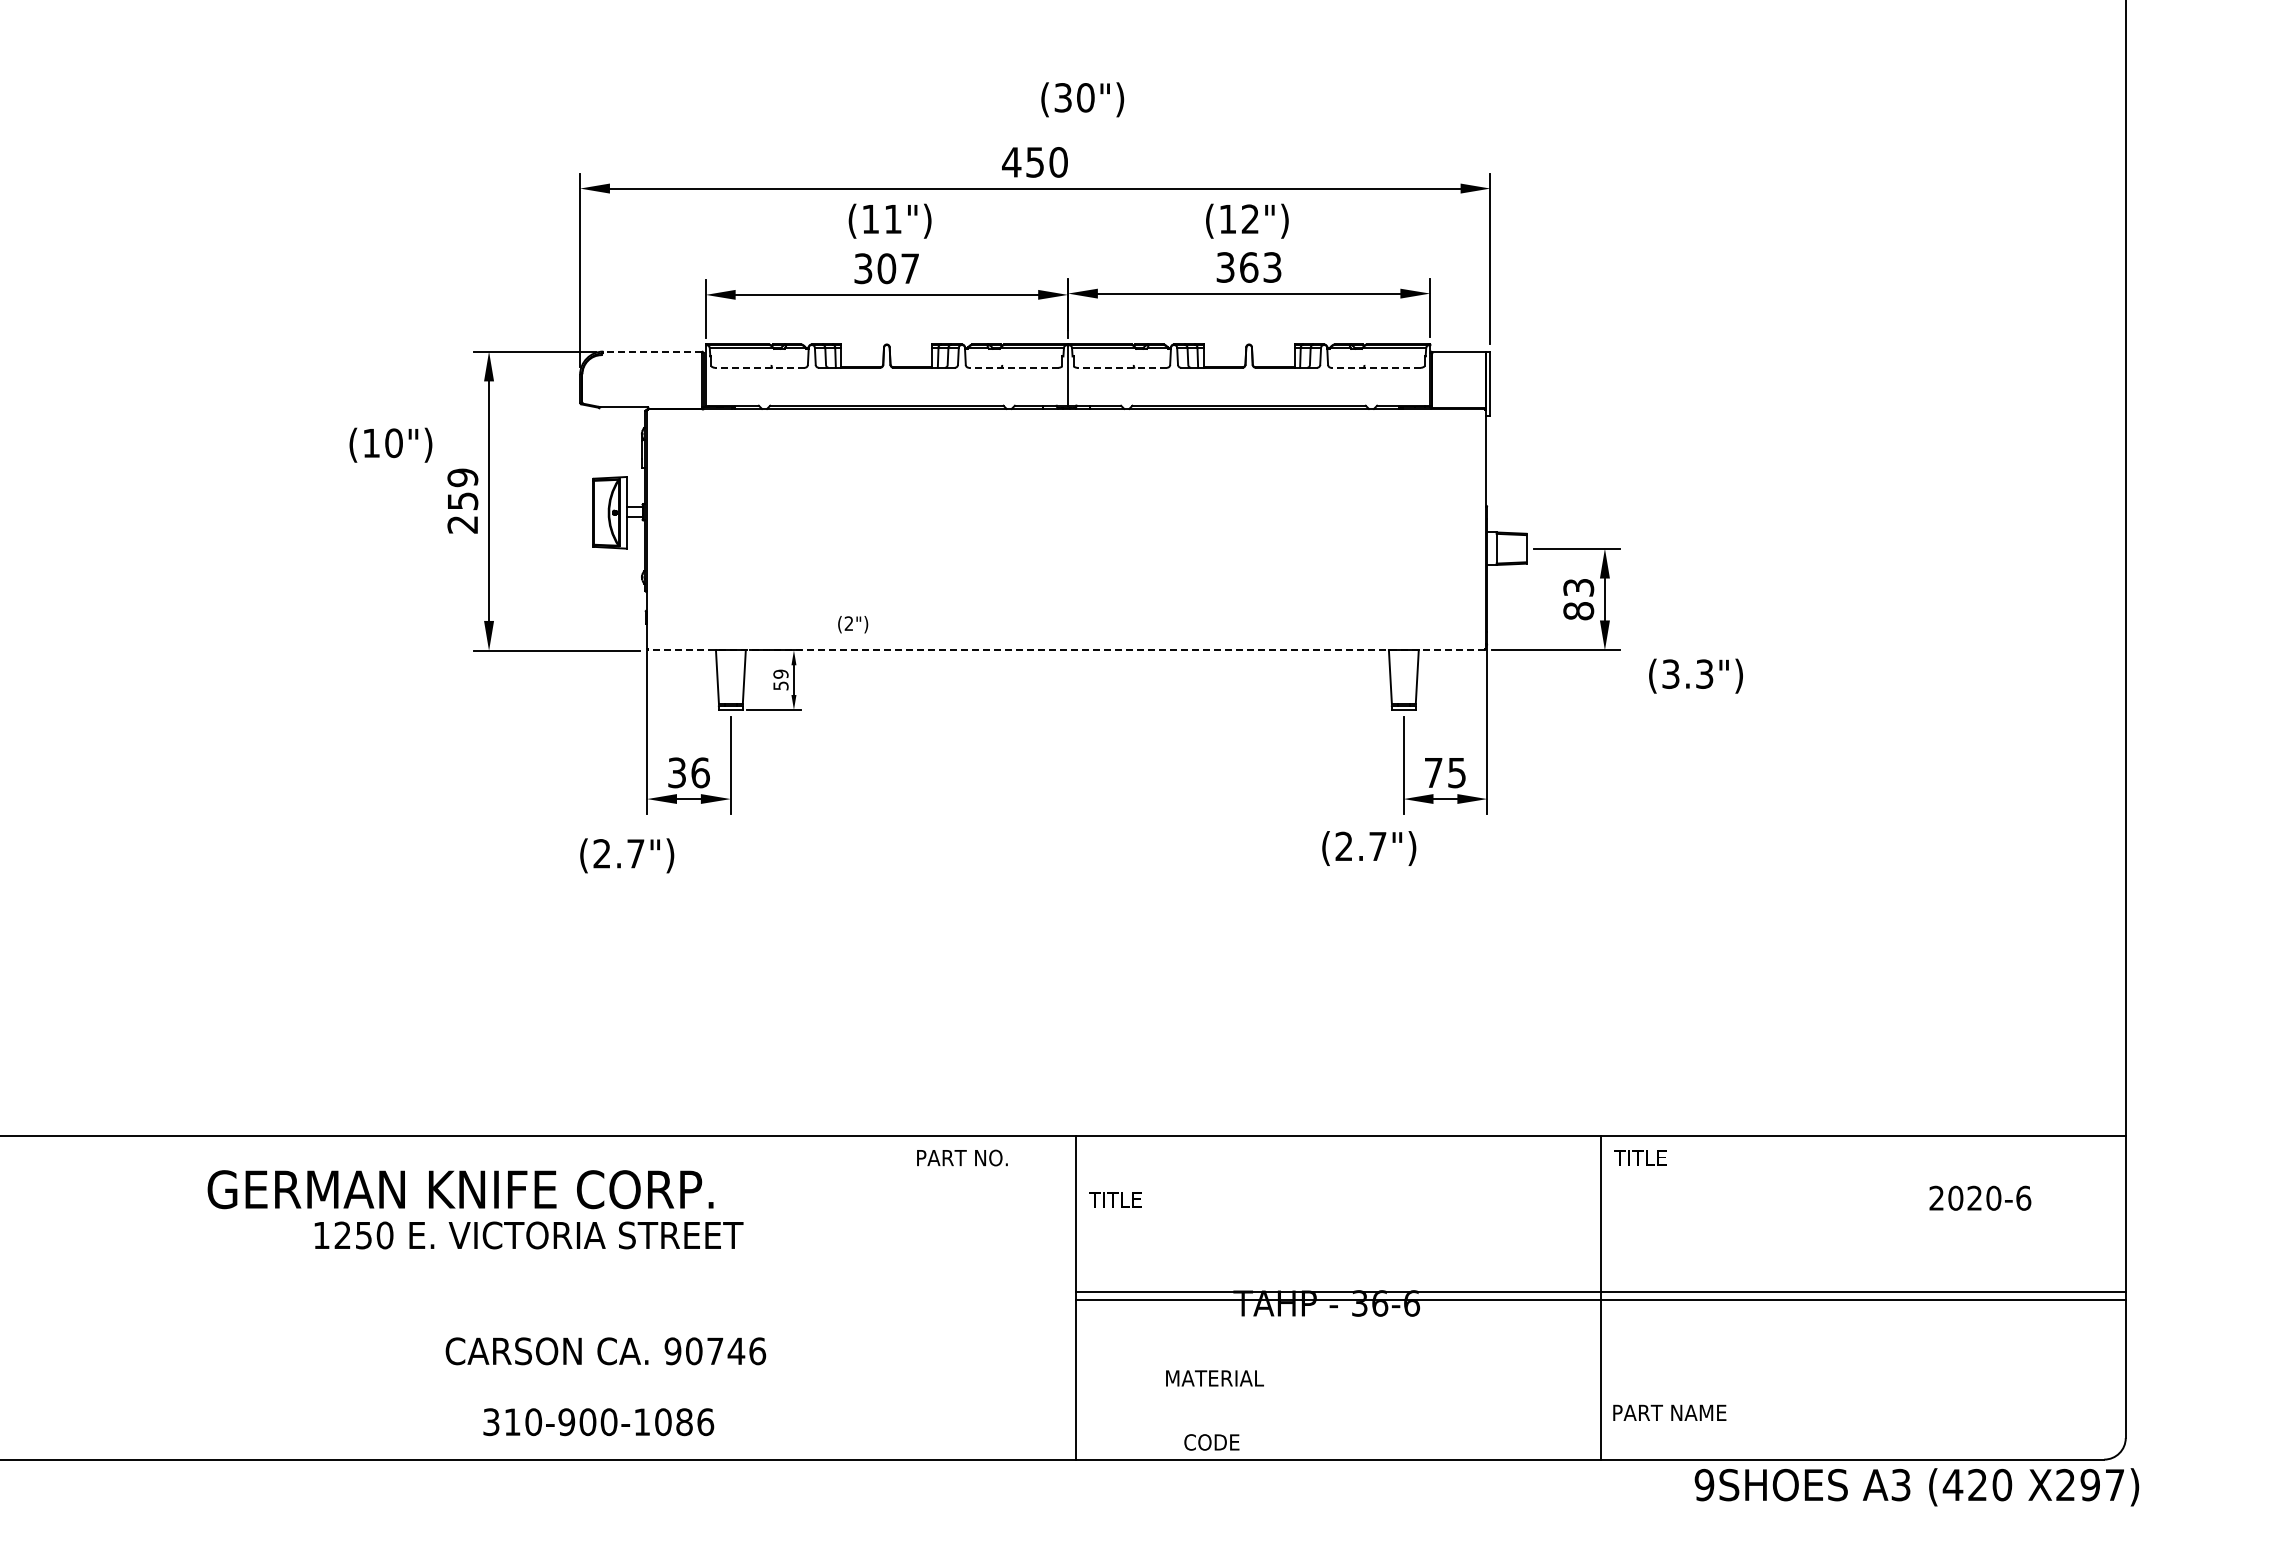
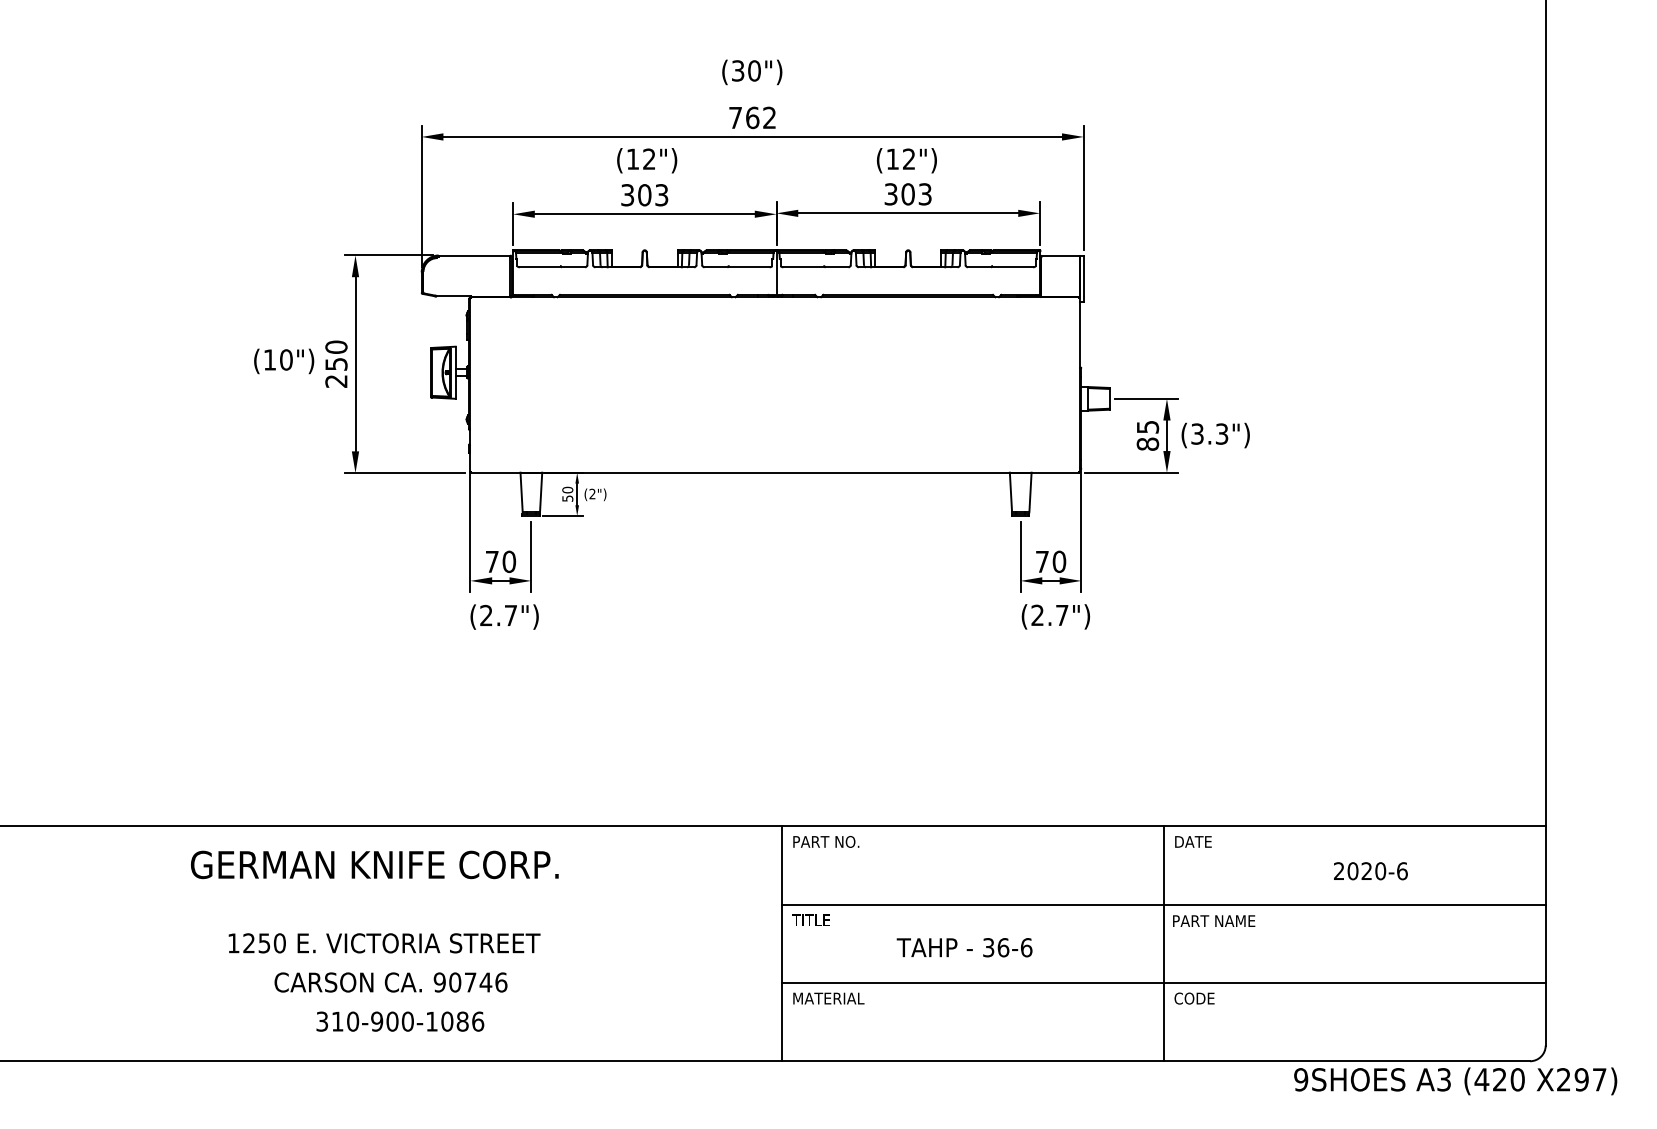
text: (1082, 99) -> (752, 72), moved
text: (1034, 162) -> (752, 117), 450 -> 762
text: (892, 218) -> (648, 158), (11") -> (12")
text: (1248, 267) -> (907, 194), 363 -> 303
text: (910, 268) -> (661, 195), 307 -> 303
line: (652, 351) -> (474, 255), dashed -> solid
line: (759, 367) -> (552, 267), dashed -> solid
line: (1013, 367) -> (736, 267), dashed -> solid
line: (1122, 367) -> (816, 267), dashed -> solid
line: (1376, 367) -> (1000, 267), dashed -> solid
text: (390, 444) -> (283, 360), moved
text: (462, 477) -> (336, 347), 259 -> 250
text: (1578, 587) -> (1147, 427), 83 -> 85
text: (853, 624) -> (595, 494), moved
line: (1065, 650) -> (774, 472), dashed -> solid
text: (780, 673) -> (567, 489), 59 -> 50
text: (1695, 675) -> (1215, 435), moved
text: (688, 772) -> (500, 561), 36 -> 70
text: (1457, 772) -> (1059, 561), 75 -> 70
text: (1369, 848) -> (1056, 616), moved
text: (627, 855) -> (504, 616), moved
text: (962, 1157) -> (826, 841), moved
text: (1640, 1158) -> (1192, 842), TITLE -> DATE
text: (460, 1189) -> (374, 864), moved
text: (1980, 1197) -> (1370, 870), moved
text: (1115, 1199) -> (811, 920), moved
text: (528, 1235) -> (384, 943), moved
line: (1600, 1292) -> (1163, 904), moved
line: (1600, 1299) -> (1163, 982), moved
text: (605, 1351) -> (390, 982), moved
text: (1214, 1378) -> (828, 998), moved
text: (1669, 1412) -> (1213, 920), moved
text: (598, 1422) -> (400, 1021), moved
text: (1211, 1442) -> (1194, 998), moved
text: (1916, 1487) -> (1455, 1081), moved

